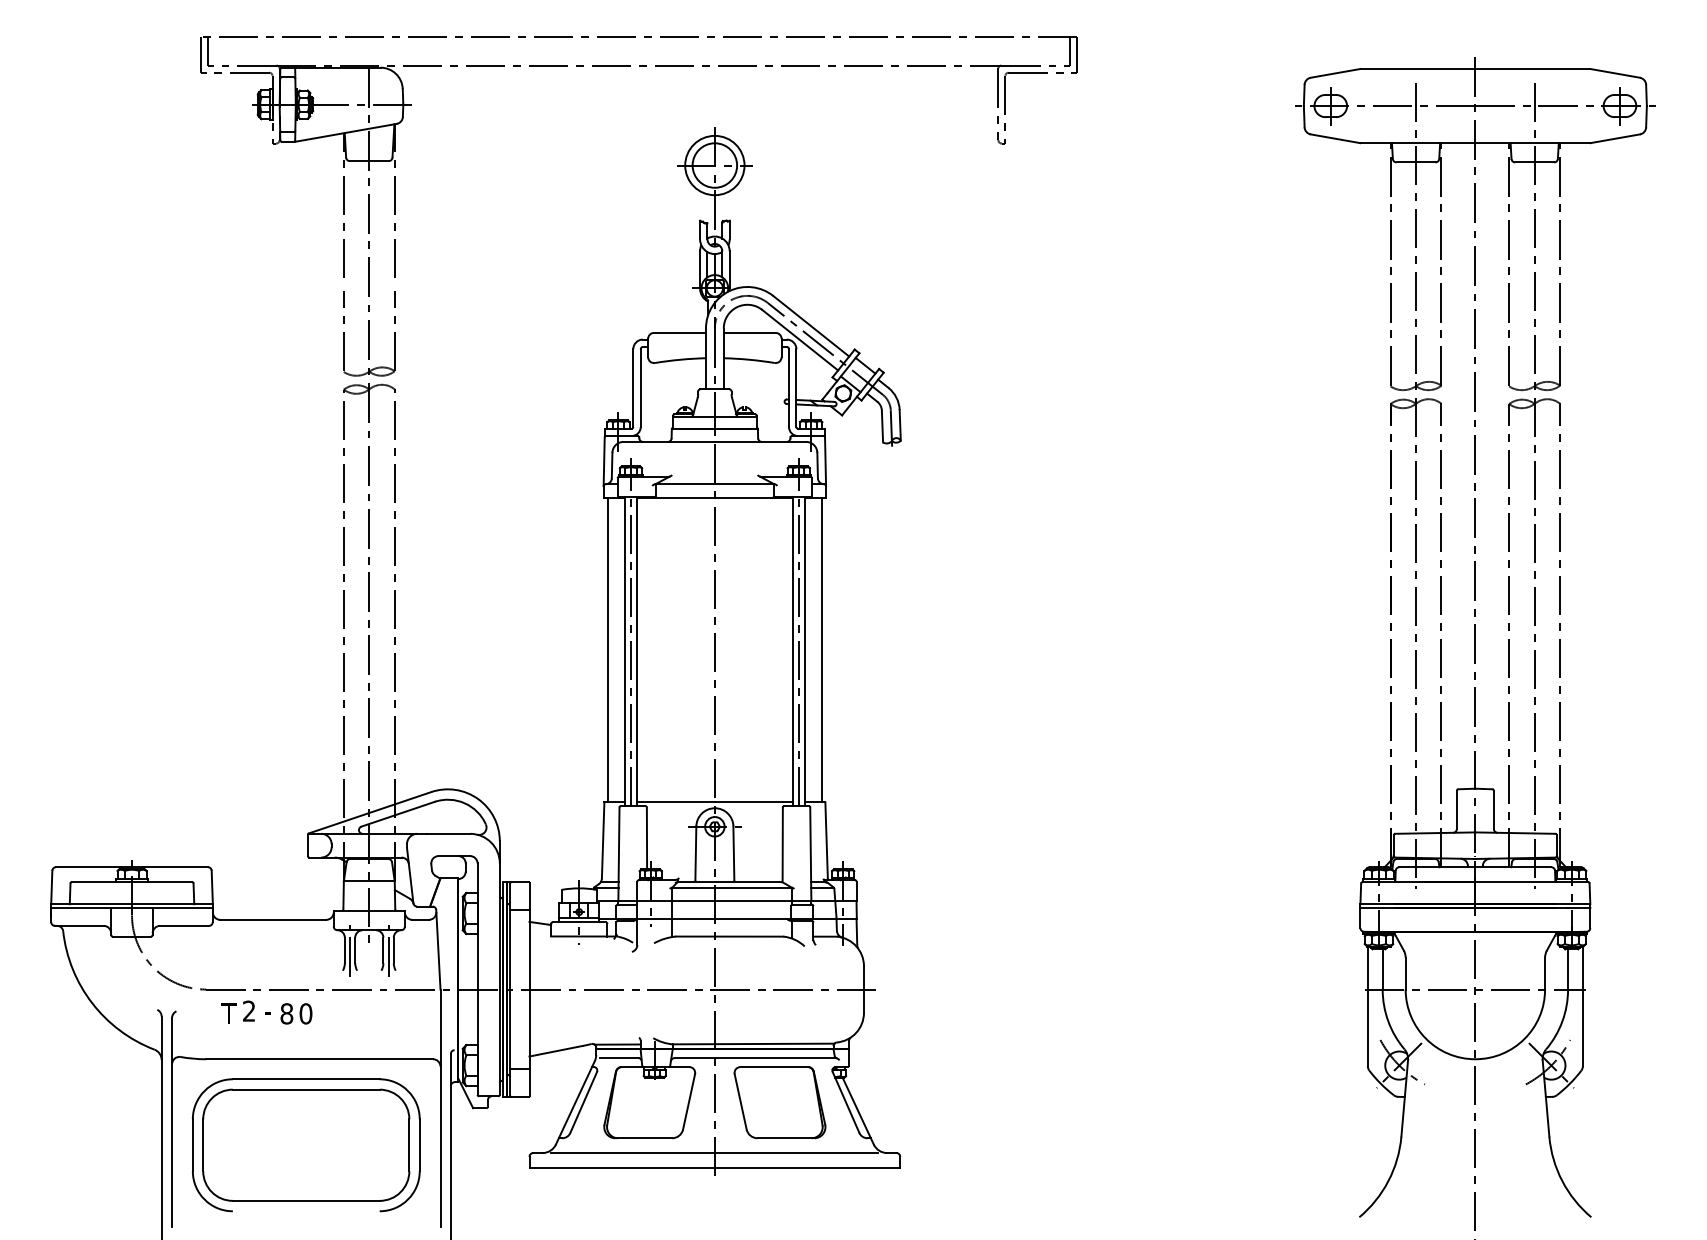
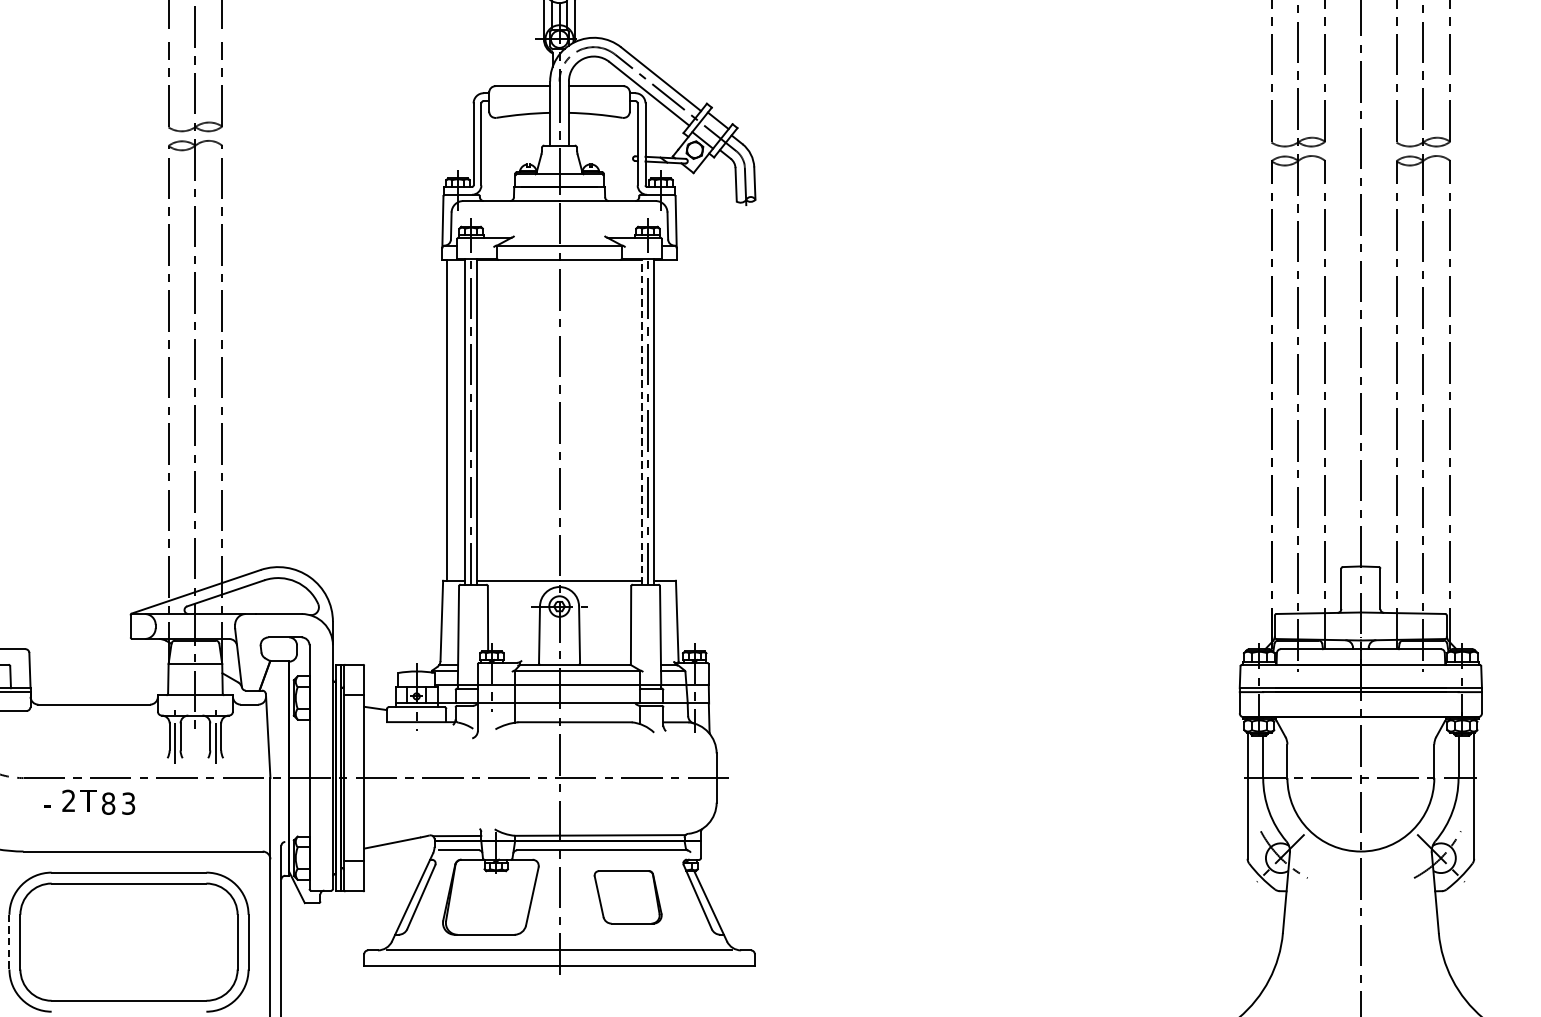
line: (821, 650) -> (671, 420), removed
line: (792, 651) -> (641, 421), solid -> dashed
text: (267, 1010) -> (88, 800), - -> T
text: (228, 1013) -> (47, 803), T -> -
text: (305, 1013) -> (128, 803), 0 -> 3
part: (779, 1102) -> (627, 897), size x0.7
line: (192, 1145) -> (9, 942), solid -> dashed

